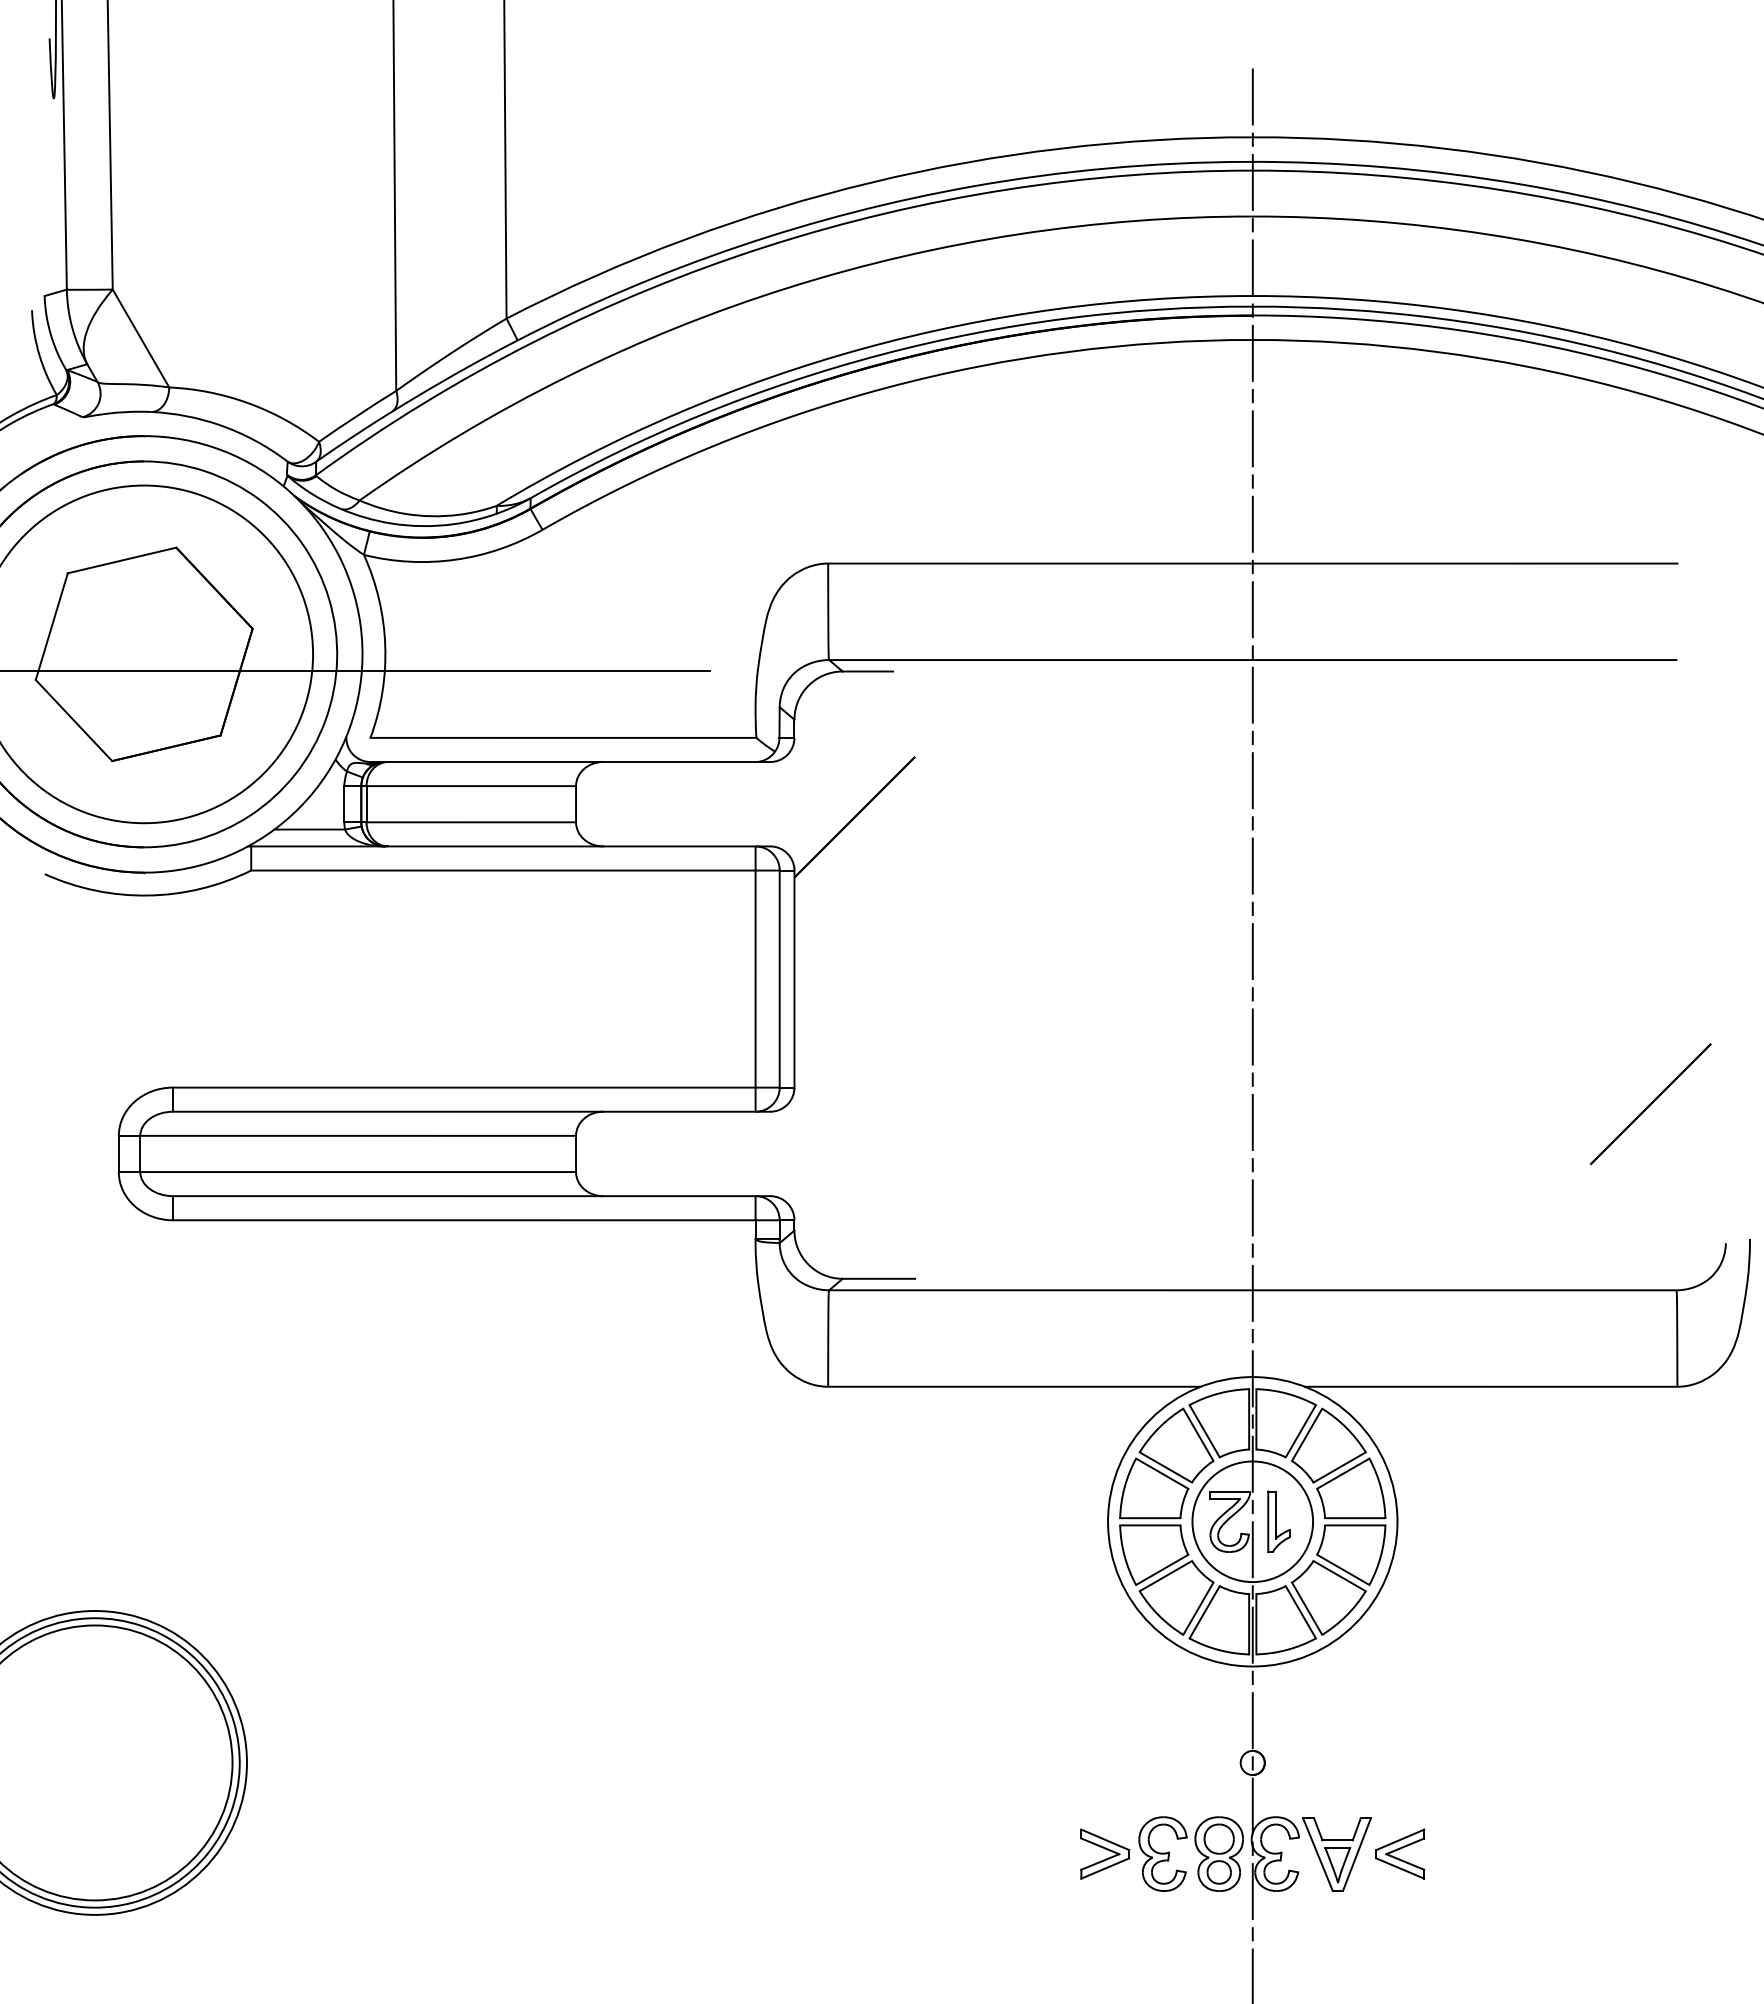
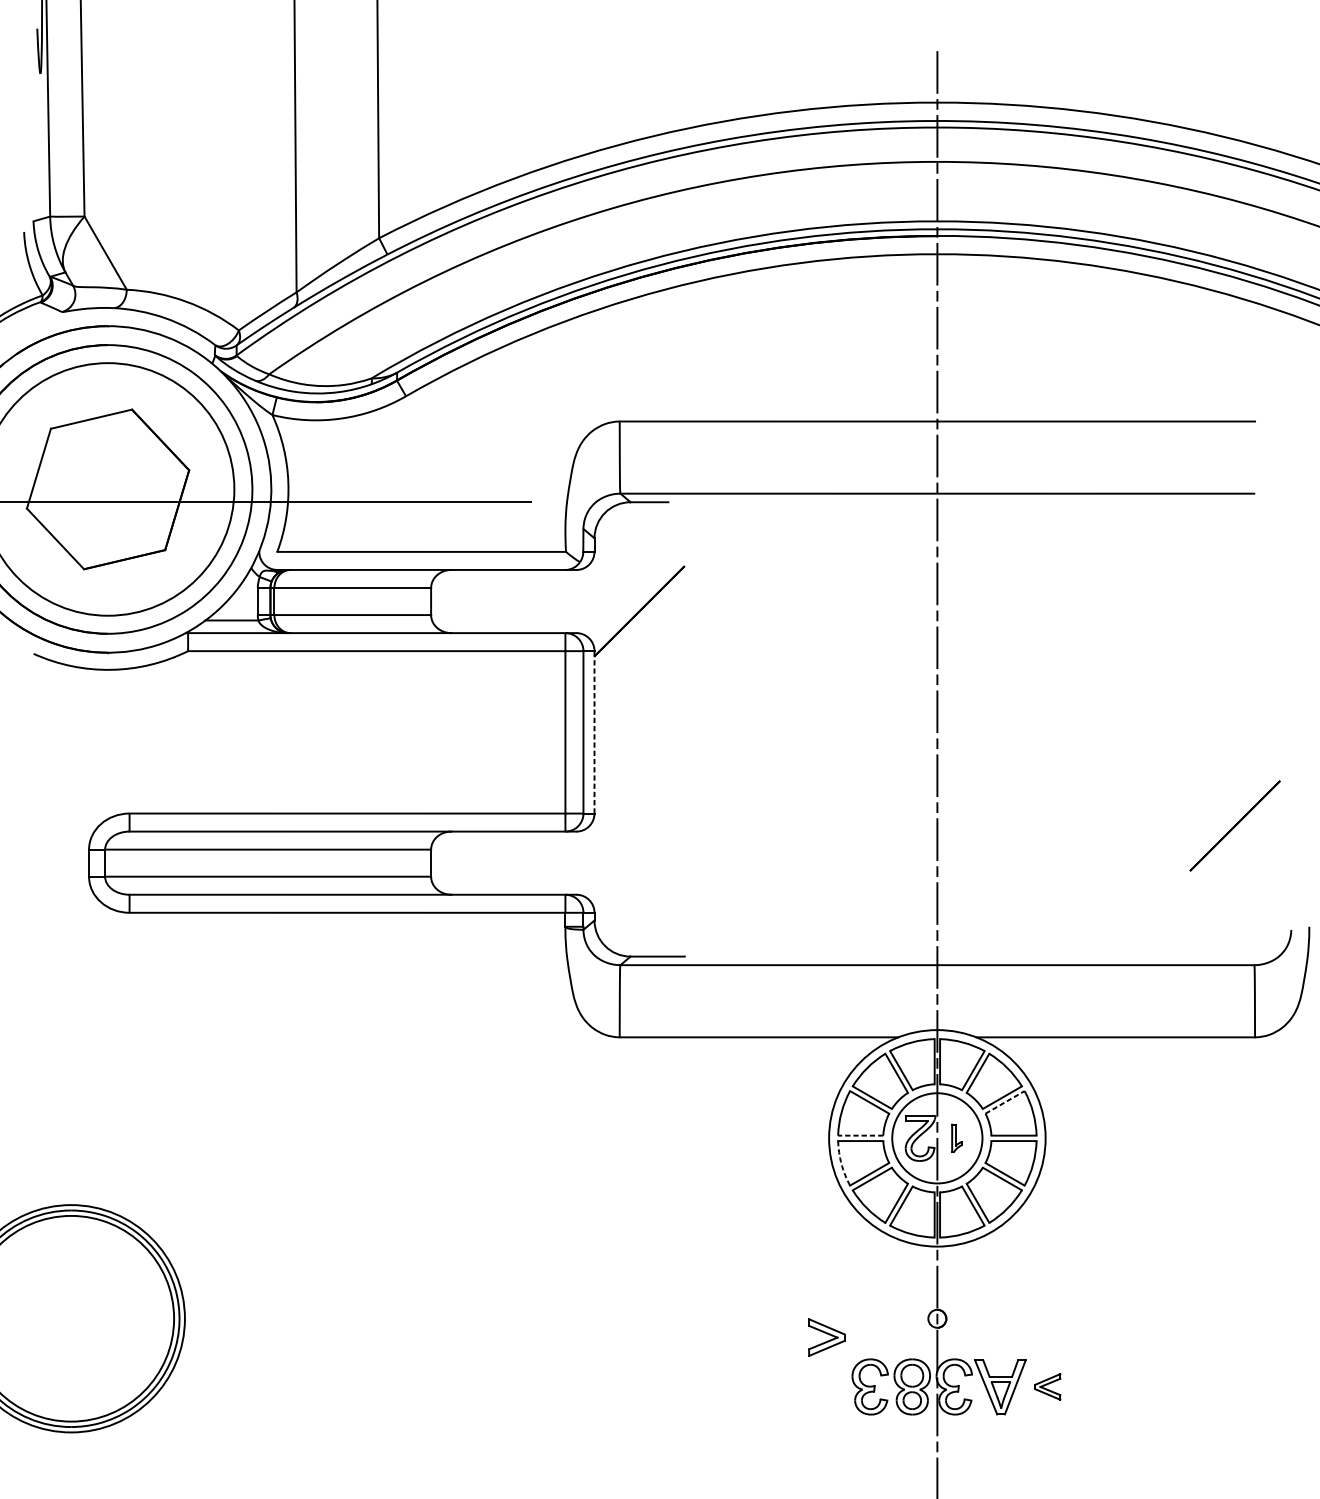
line: (794, 979) -> (594, 732), solid -> dashed
line: (1343, 1473) -> (1005, 1102), solid -> dashed
line: (1149, 1518) -> (860, 1135), solid -> dashed
part: (1278, 1521) -> (956, 1138), size x0.6
arc: (1124, 1556) -> (841, 1164), solid -> dashed
part: (1105, 1853) -> (827, 1337), moved
part: (1400, 1853) -> (1047, 1386), size x0.7

